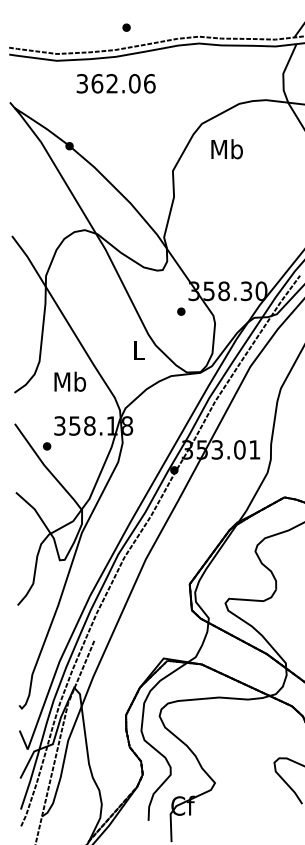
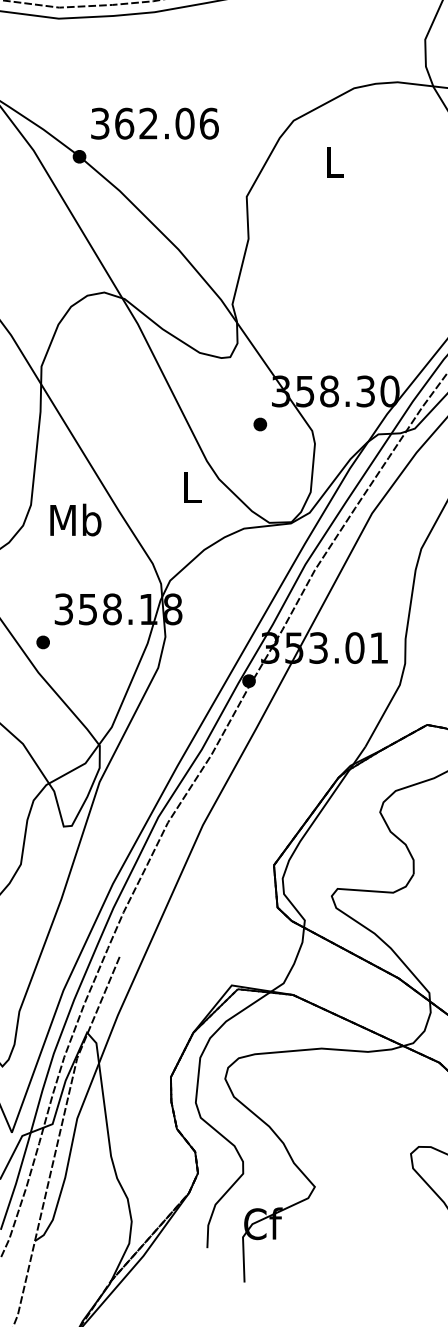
text: (115, 83) -> (153, 123), moved
text: (226, 149) -> (333, 162), Mb -> L
text: (70, 381) -> (76, 519), moved

